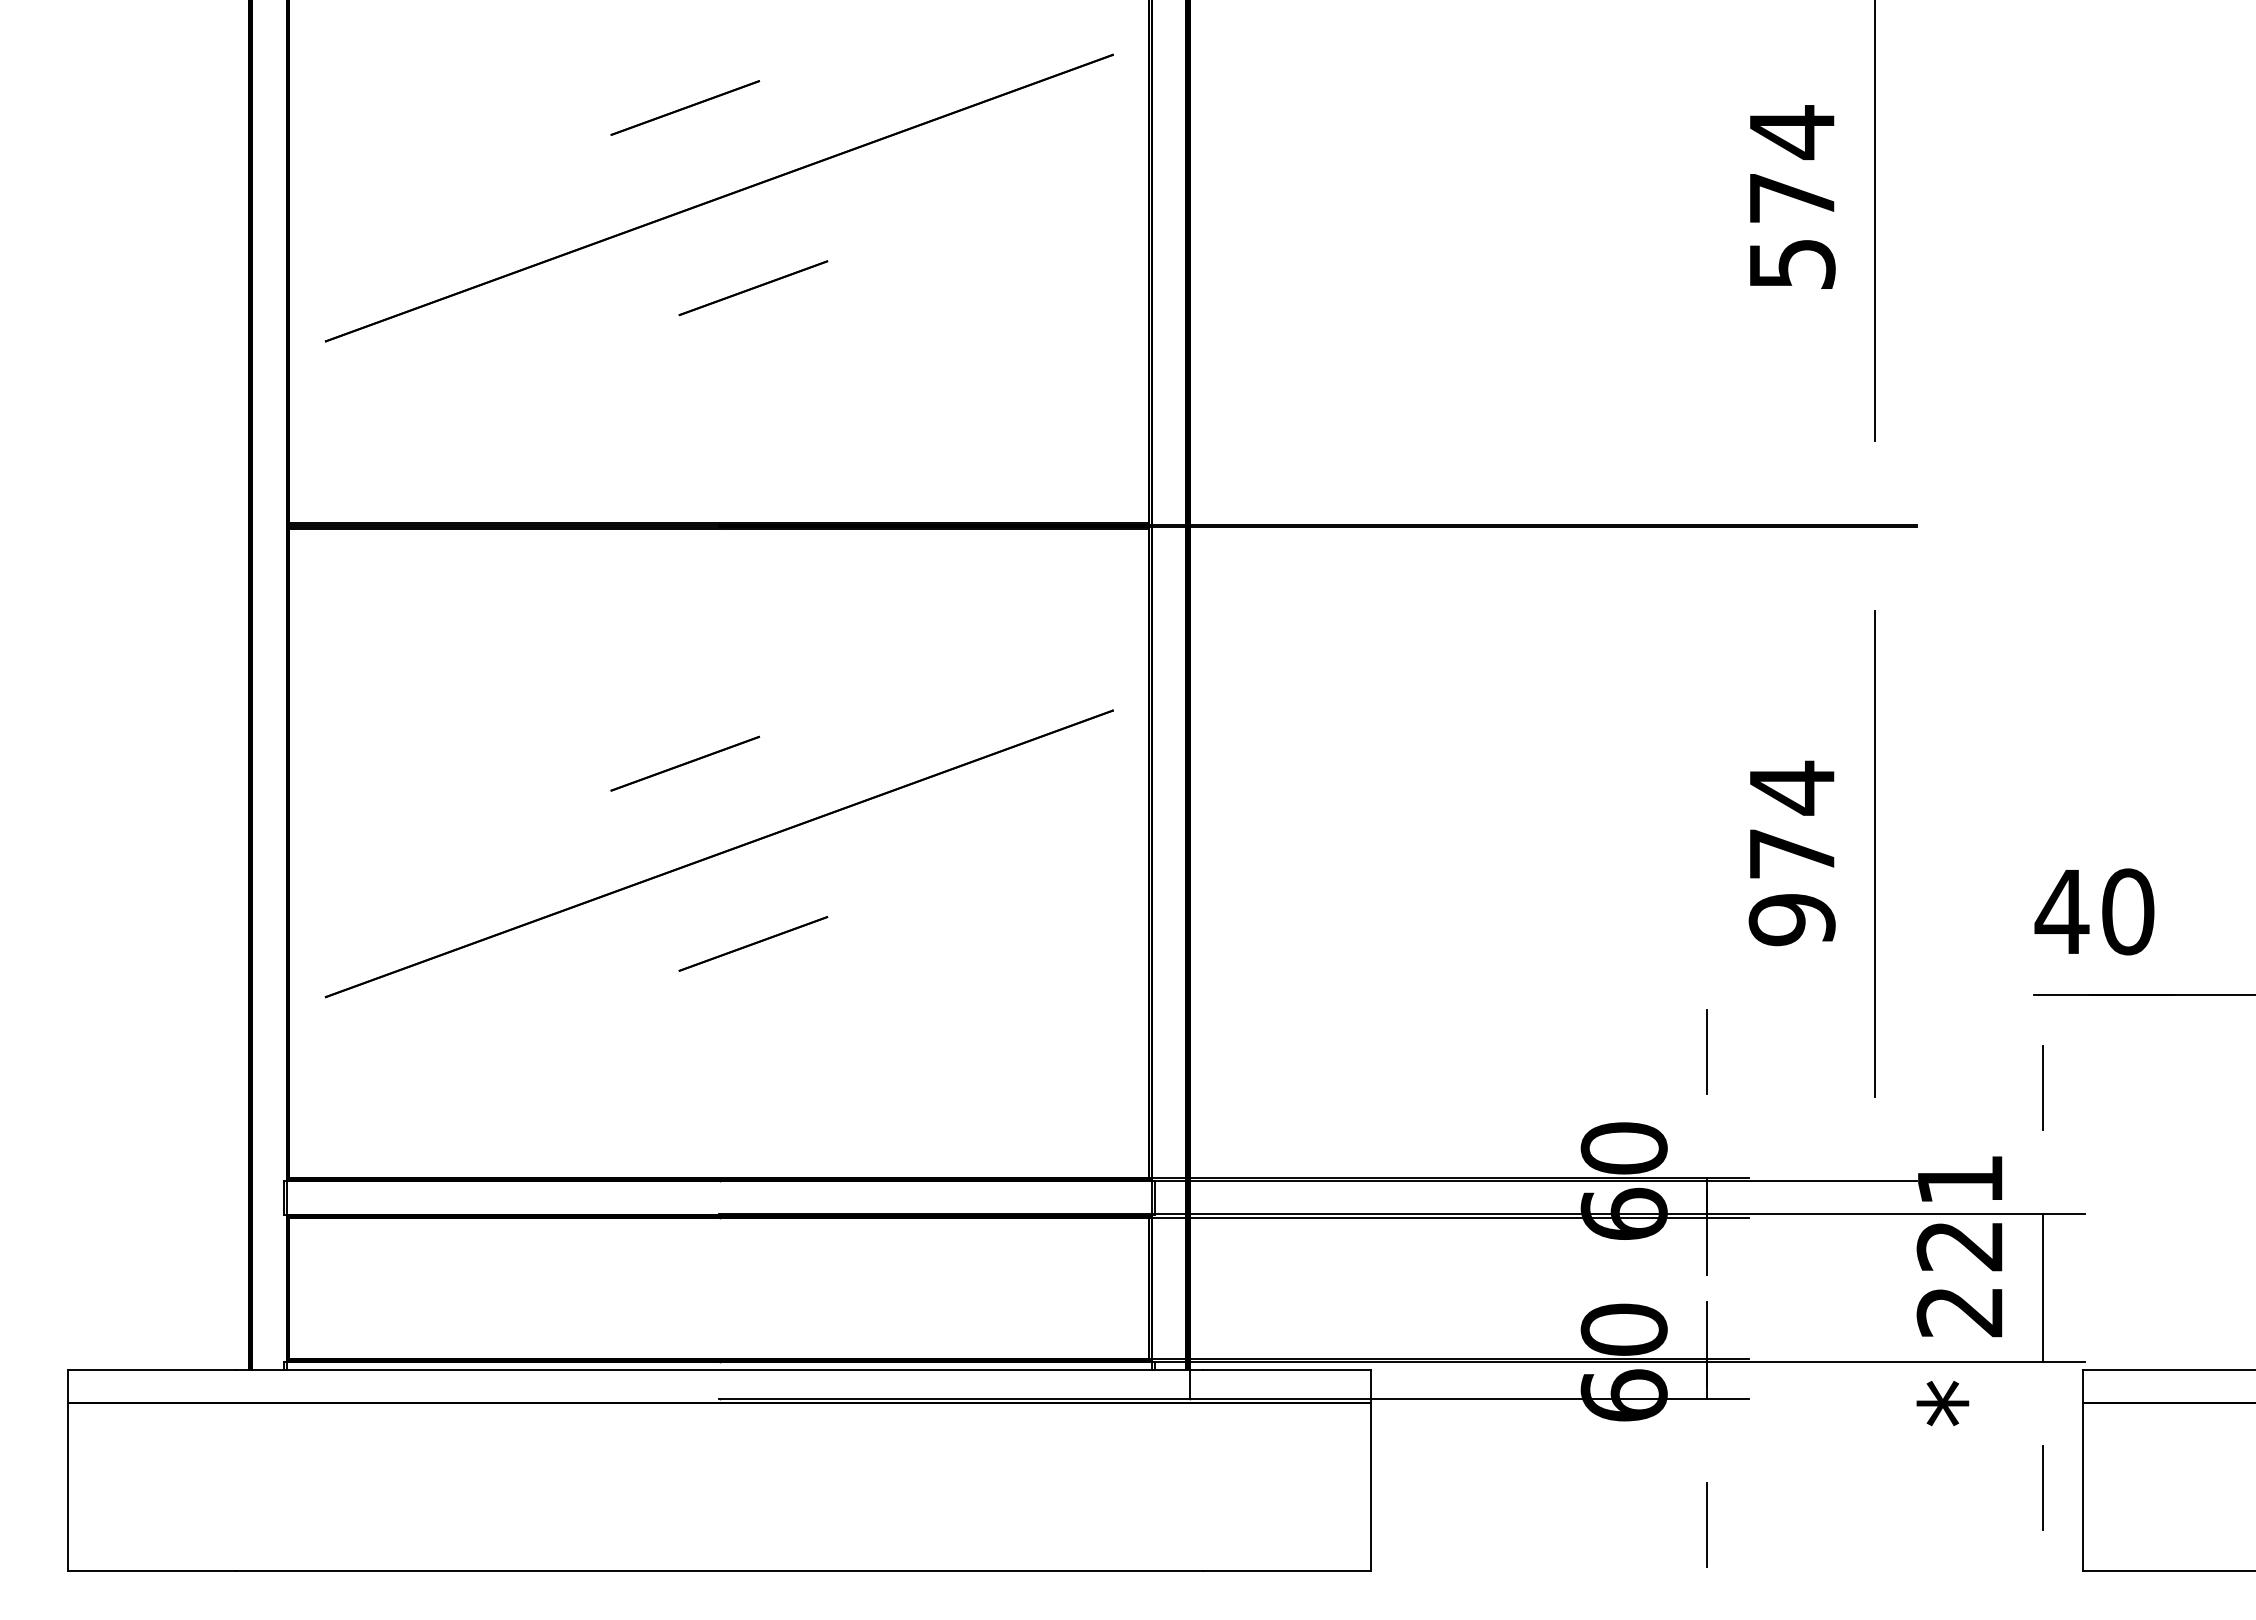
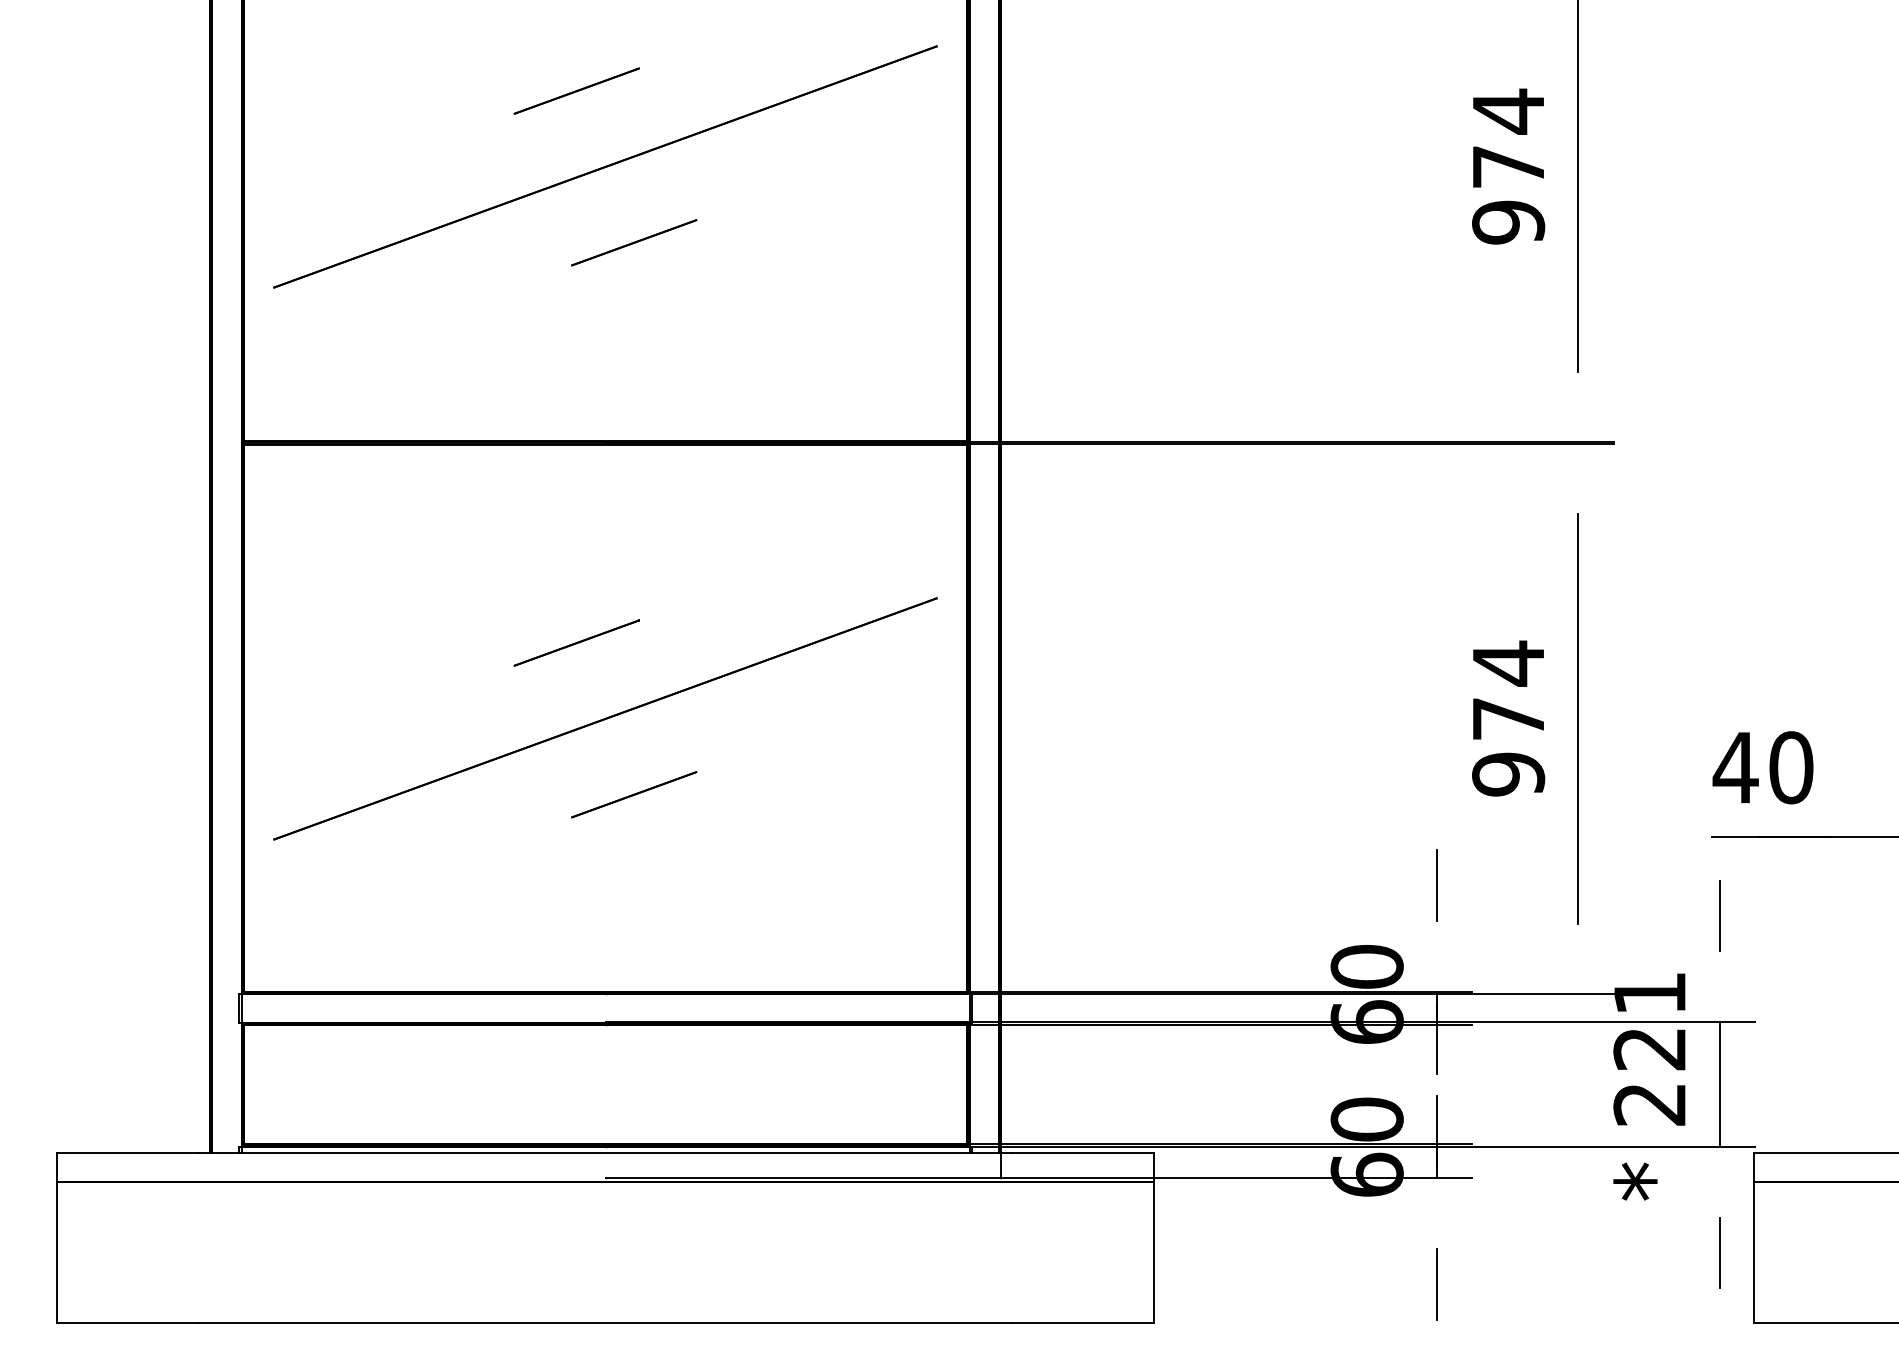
text: (1792, 264) -> (1508, 222), 574 -> 974

